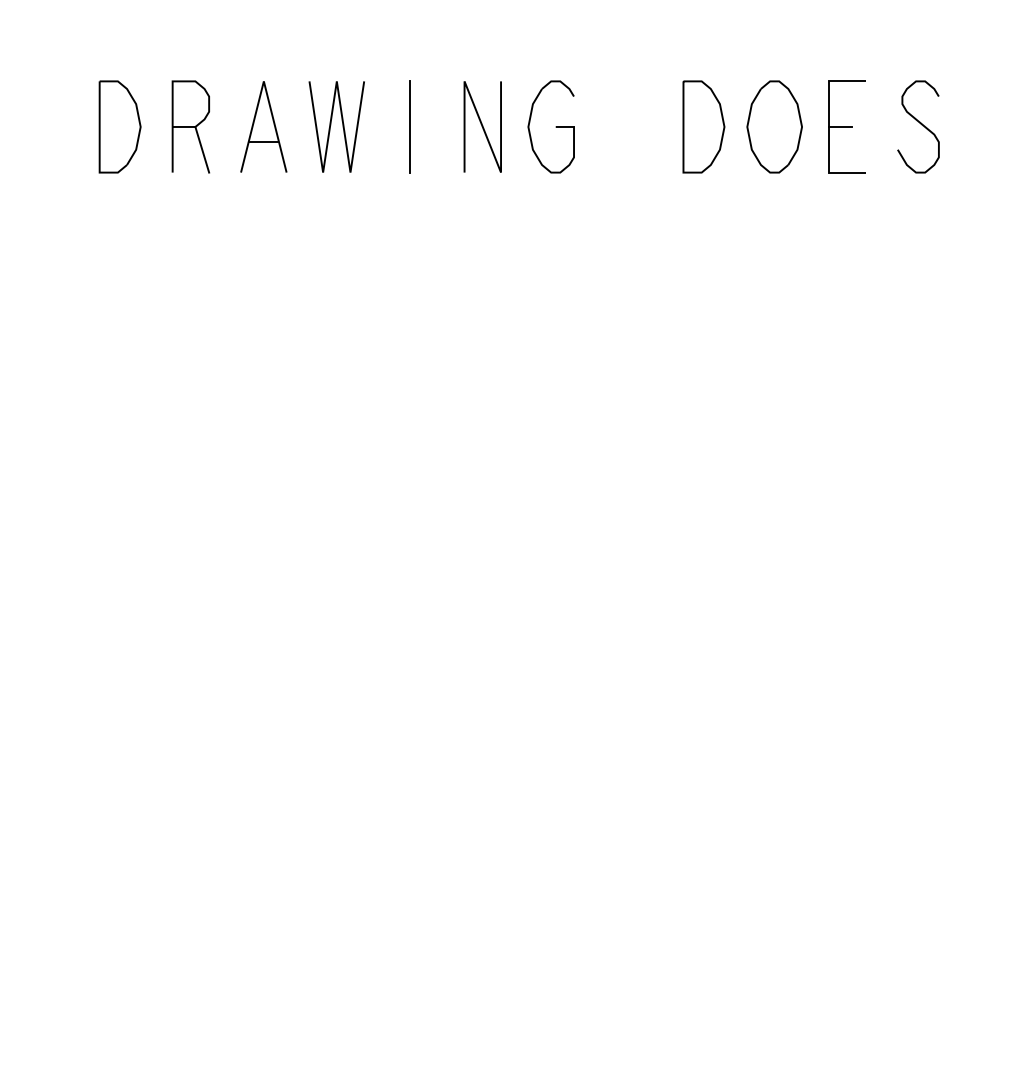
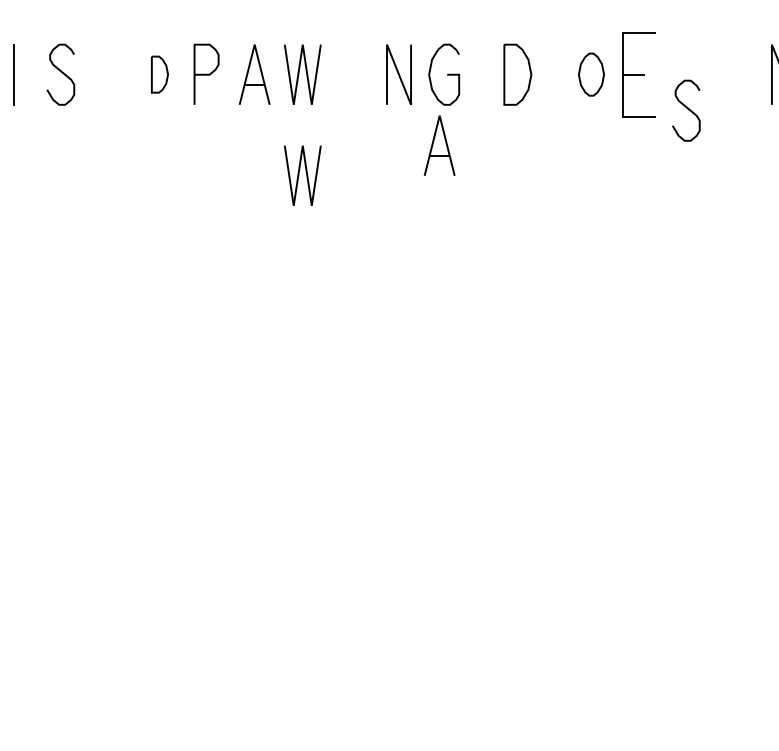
curve: (920, 125) -> (687, 109), moved
part: (119, 126) -> (159, 74), size x0.6
line: (409, 126) -> (350, 74), removed
part: (703, 126) -> (517, 74), moved
part: (774, 126) -> (591, 74), size x0.7
part: (847, 126) -> (639, 74), size x1.4
line: (201, 149) -> (213, 89), removed
part: (544, 234) -> (439, 145), added
line: (331, 279) -> (299, 175), added

